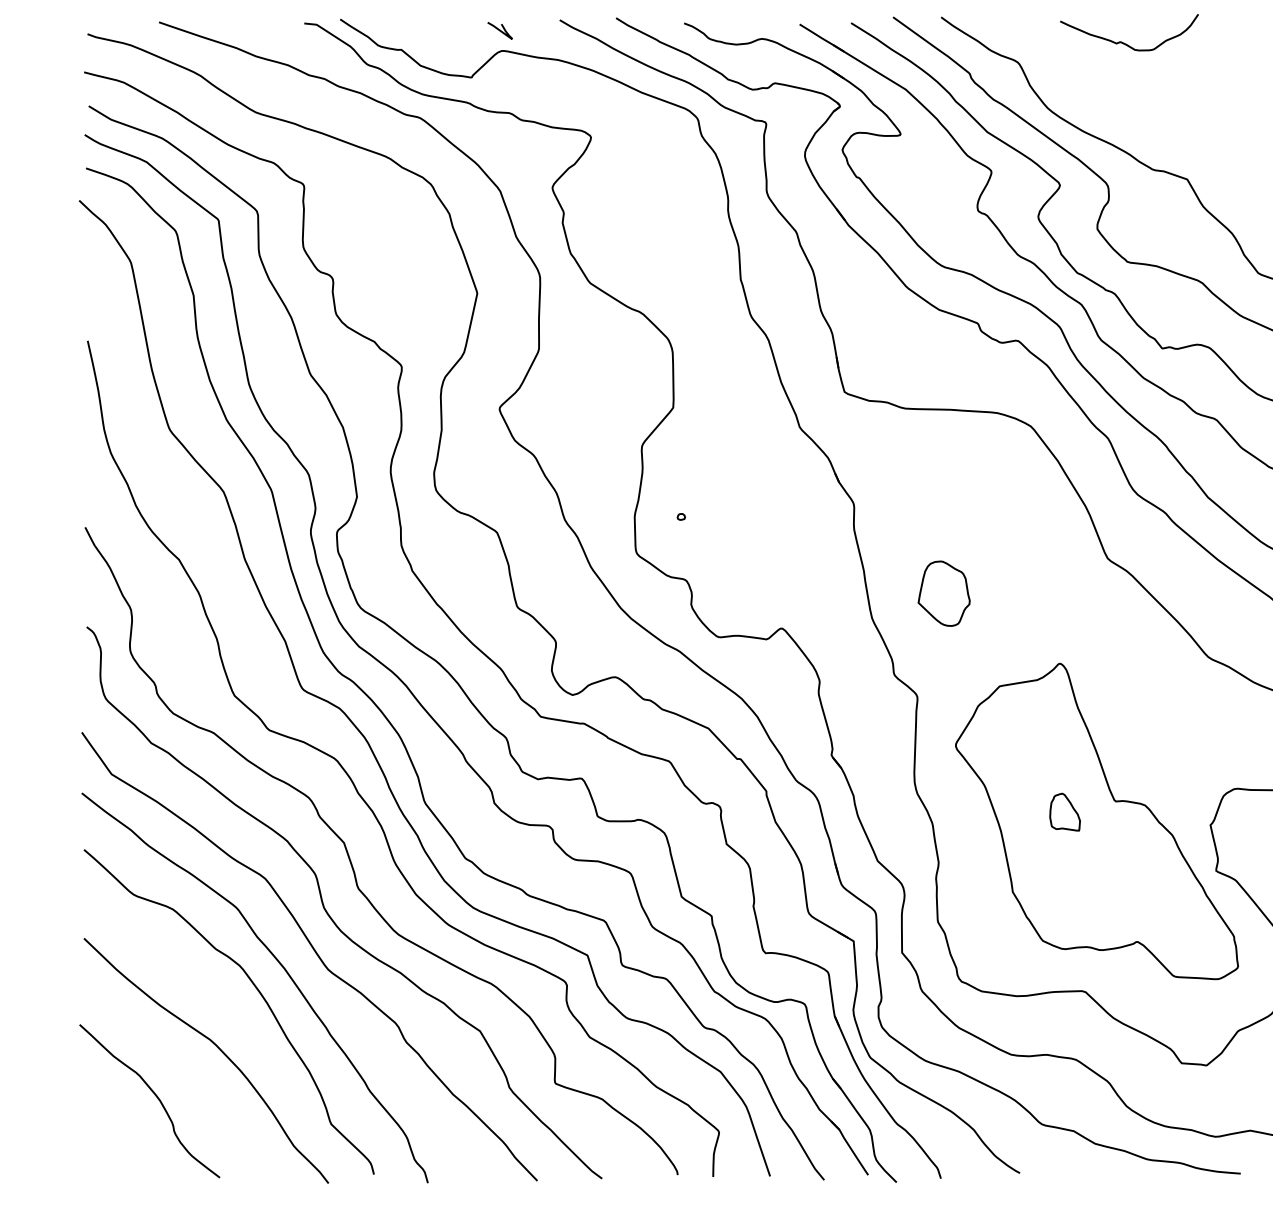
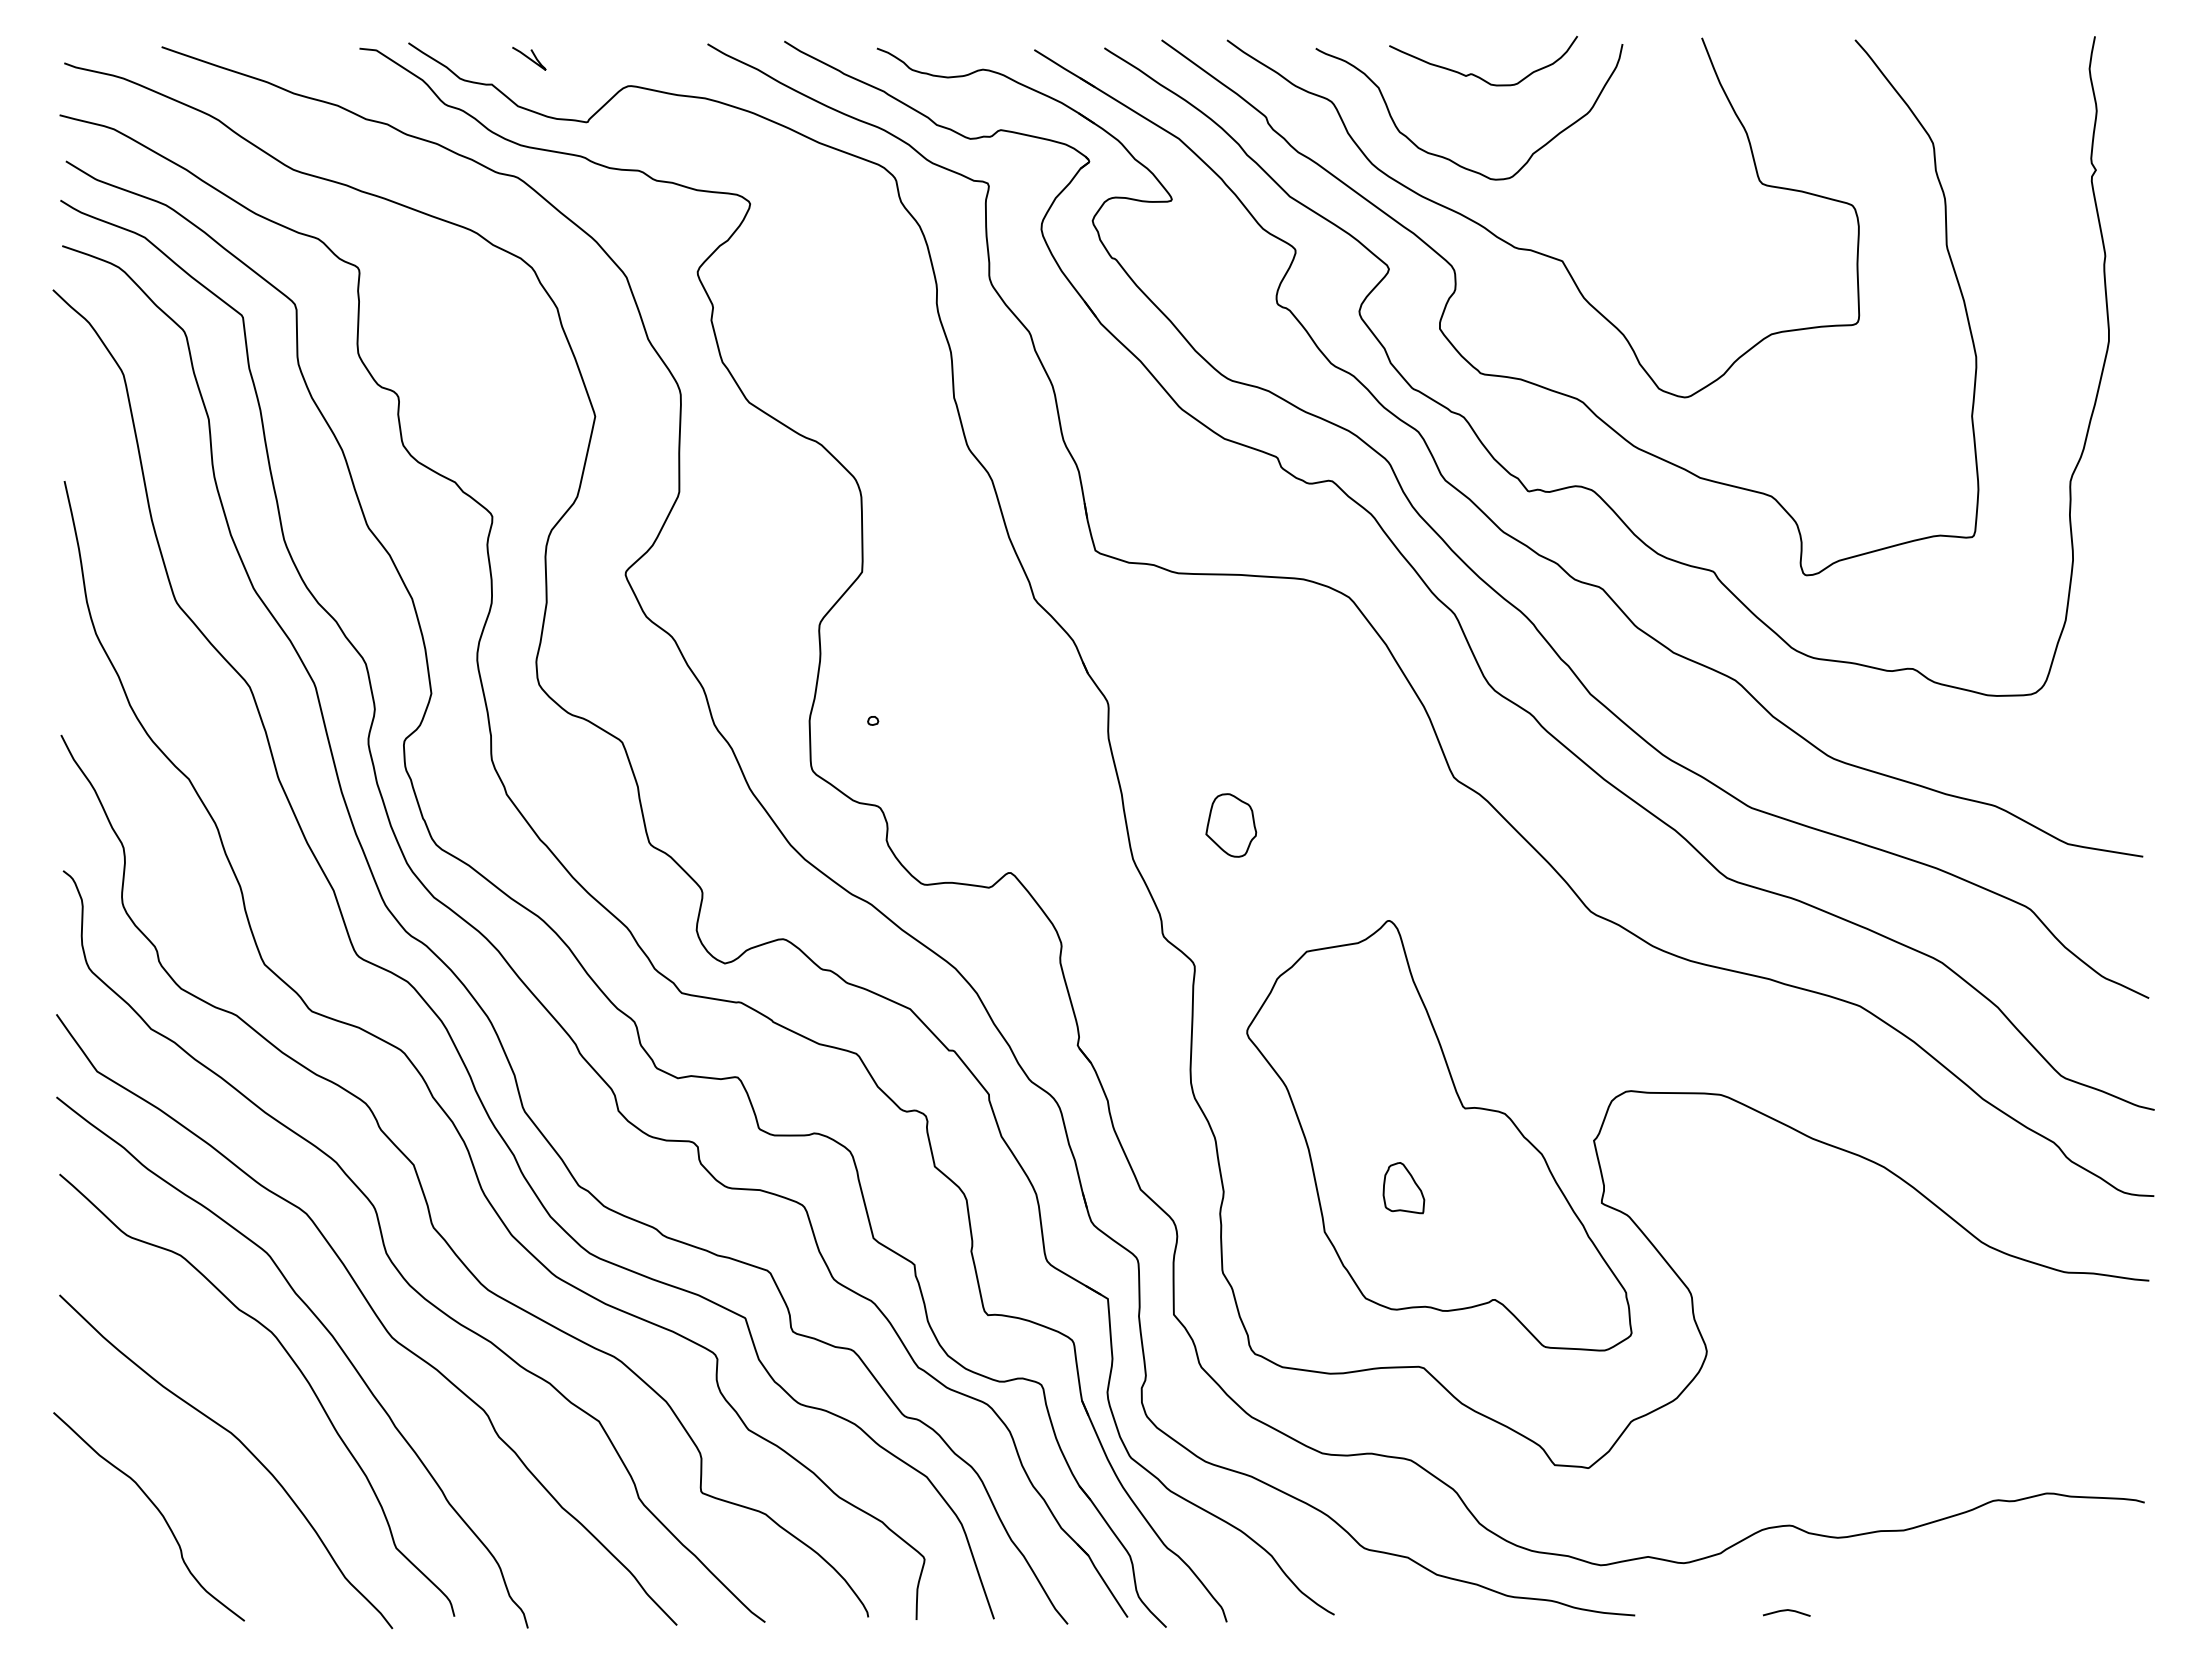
curve: (500, 30) -> (529, 58), moved
curve: (1104, 104) -> (1449, 158), added
part: (944, 593) -> (1231, 825), size x0.71
part: (1064, 812) -> (1403, 1188), moved

